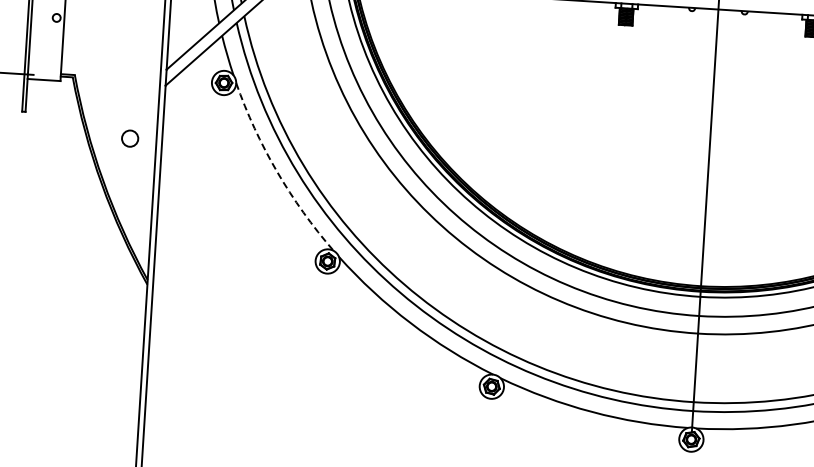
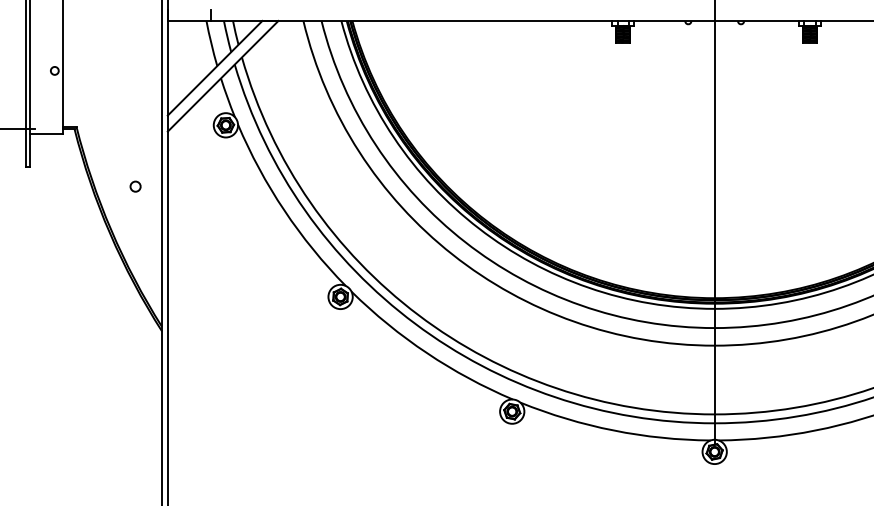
circle: (129, 138) -> (135, 186), size x0.62
arc: (277, 171) -> (284, 210), dashed -> solid

